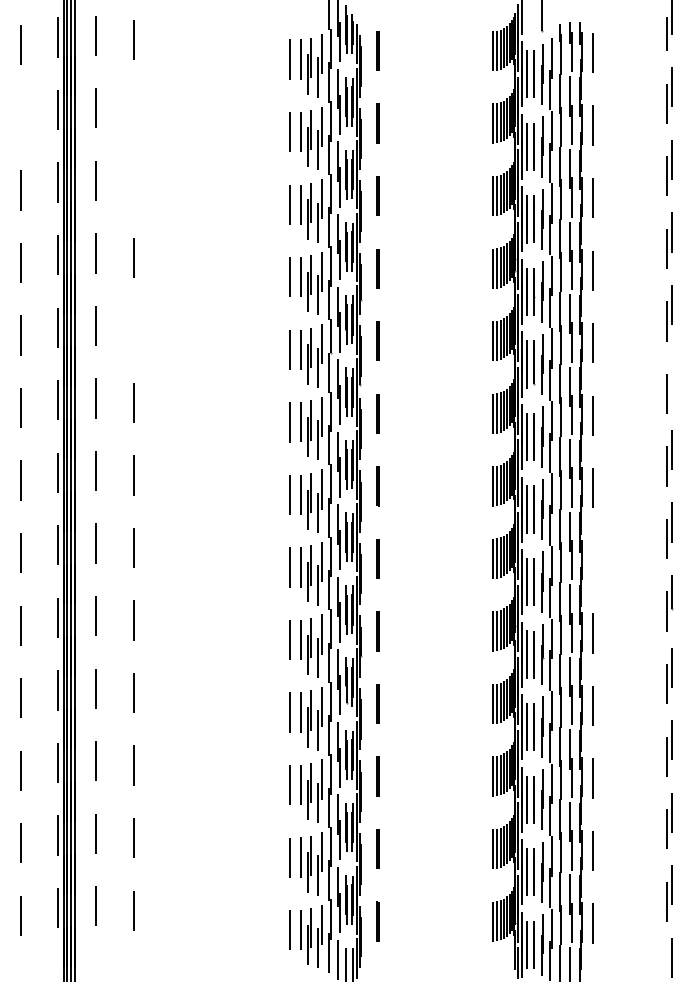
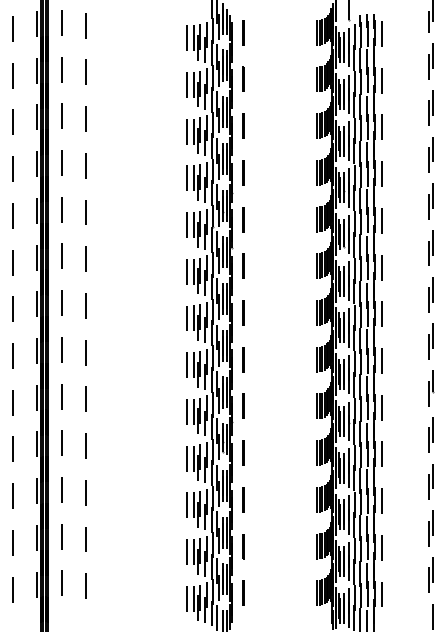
line: (132, 111) -> (85, 71), added
line: (21, 117) -> (13, 75), added
line: (132, 185) -> (85, 119), added
line: (132, 330) -> (85, 212), added
line: (671, 376) -> (432, 242), added
line: (592, 560) -> (381, 360), added

